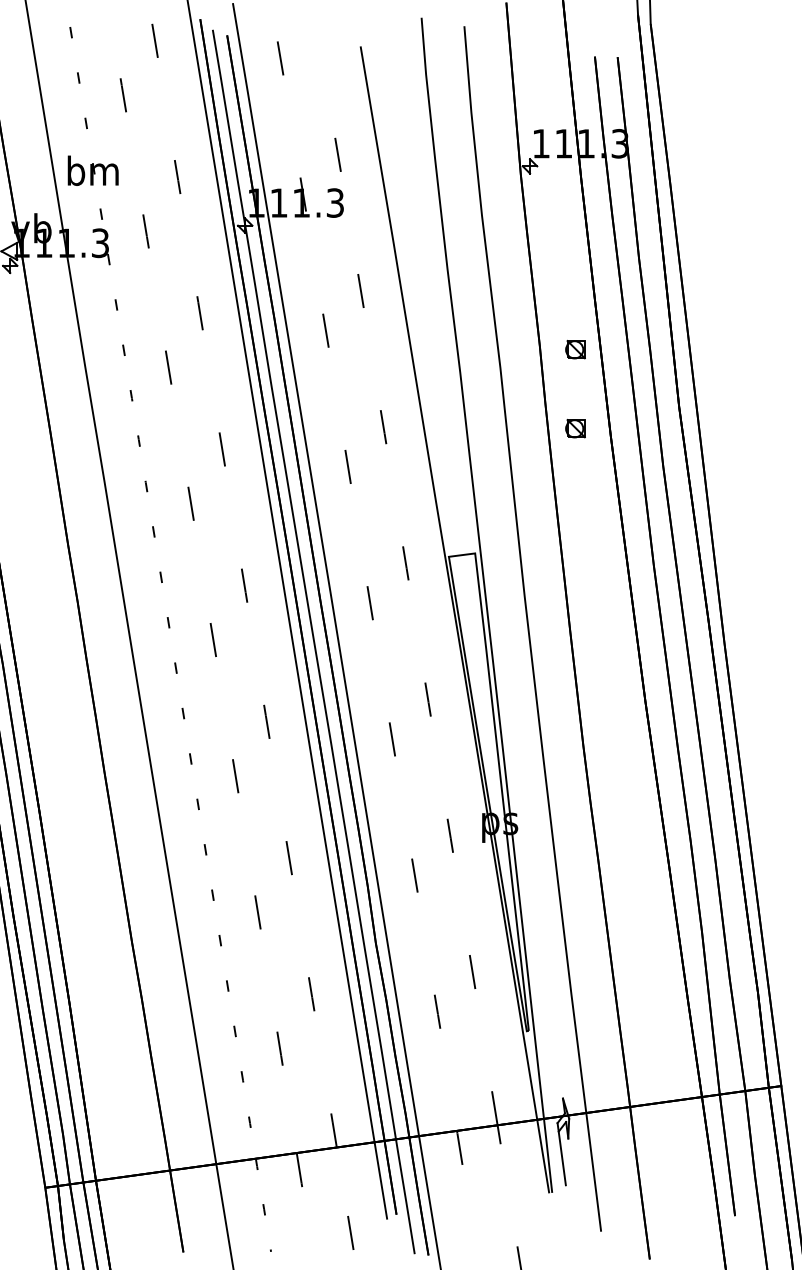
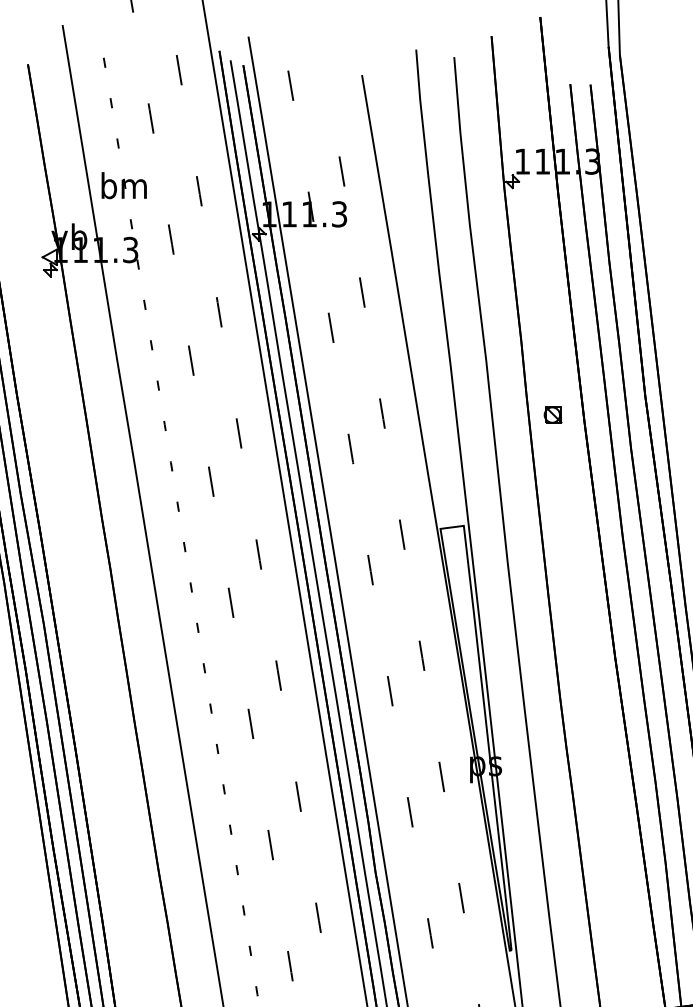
part: (575, 349) -> (553, 344), removed

